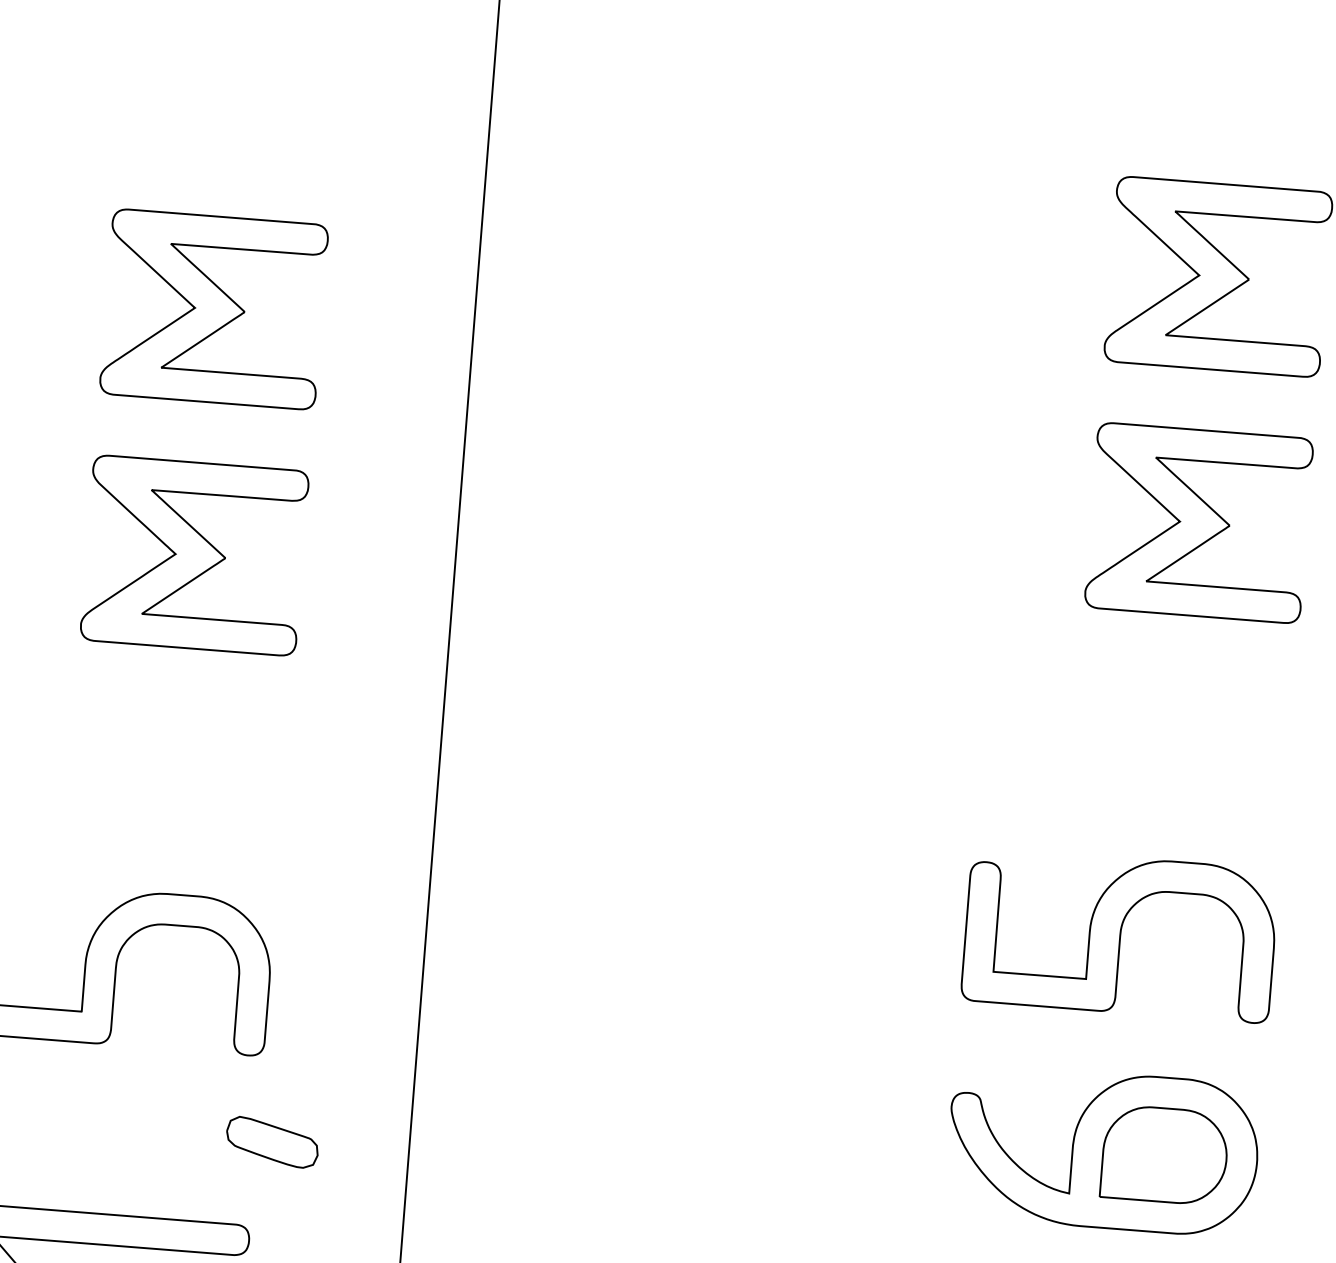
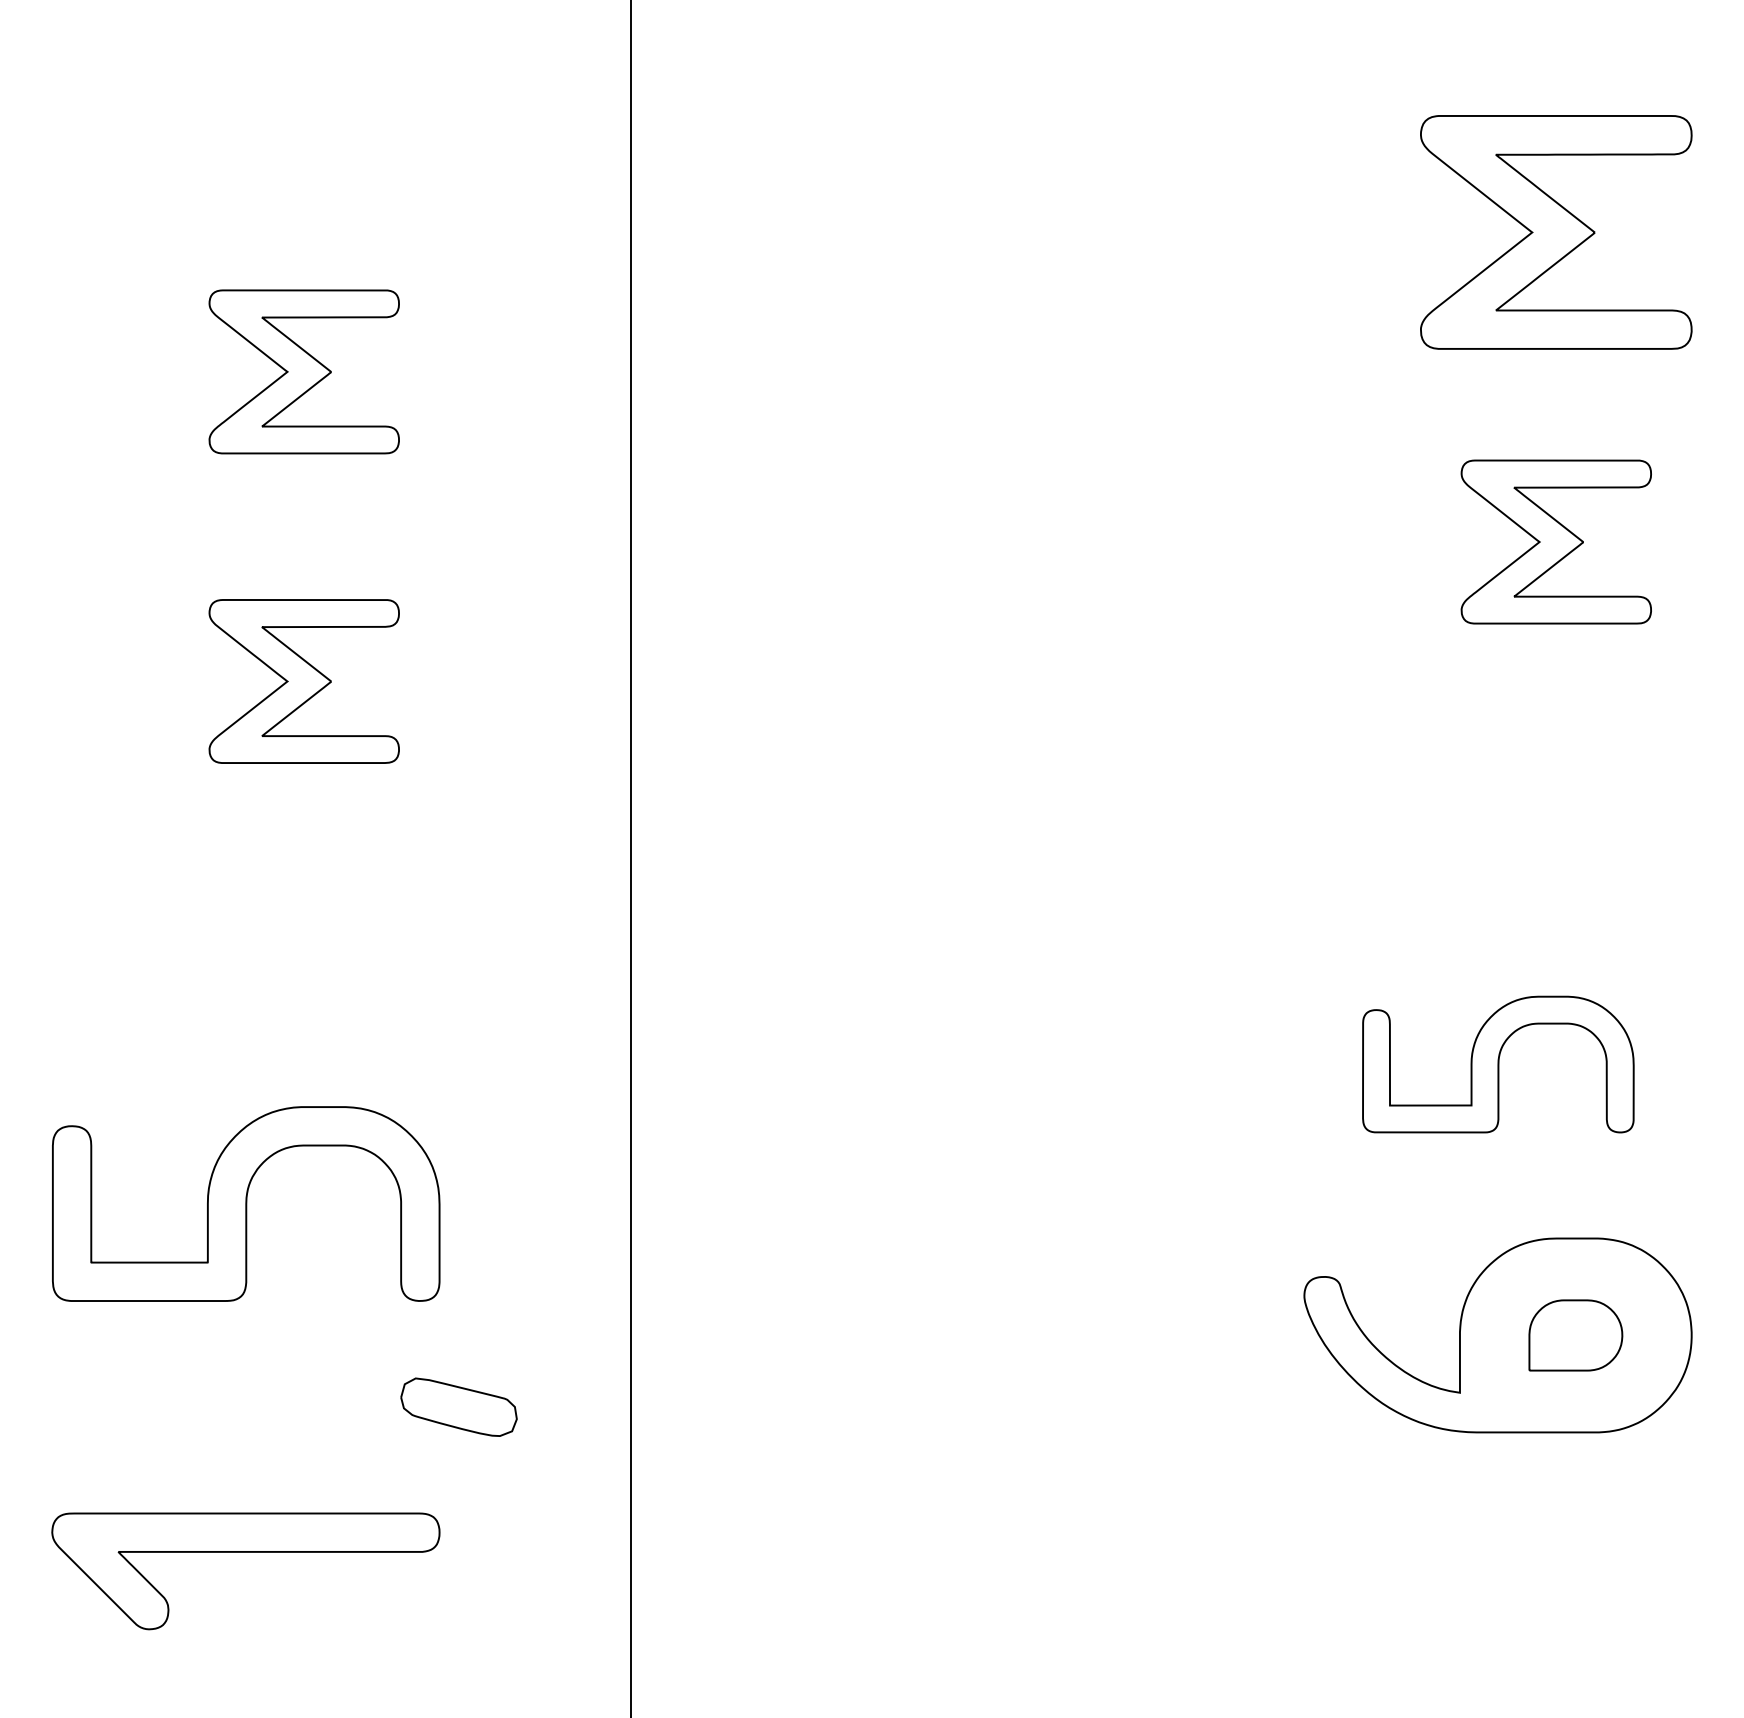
part: (214, 309) -> (304, 371), size x0.7
part: (1199, 522) -> (1556, 541), size x0.7
part: (194, 555) -> (304, 681), size x0.7
part: (1120, 934) -> (1498, 1064), size x0.7
part: (1164, 1155) -> (1575, 1335), size x0.6

